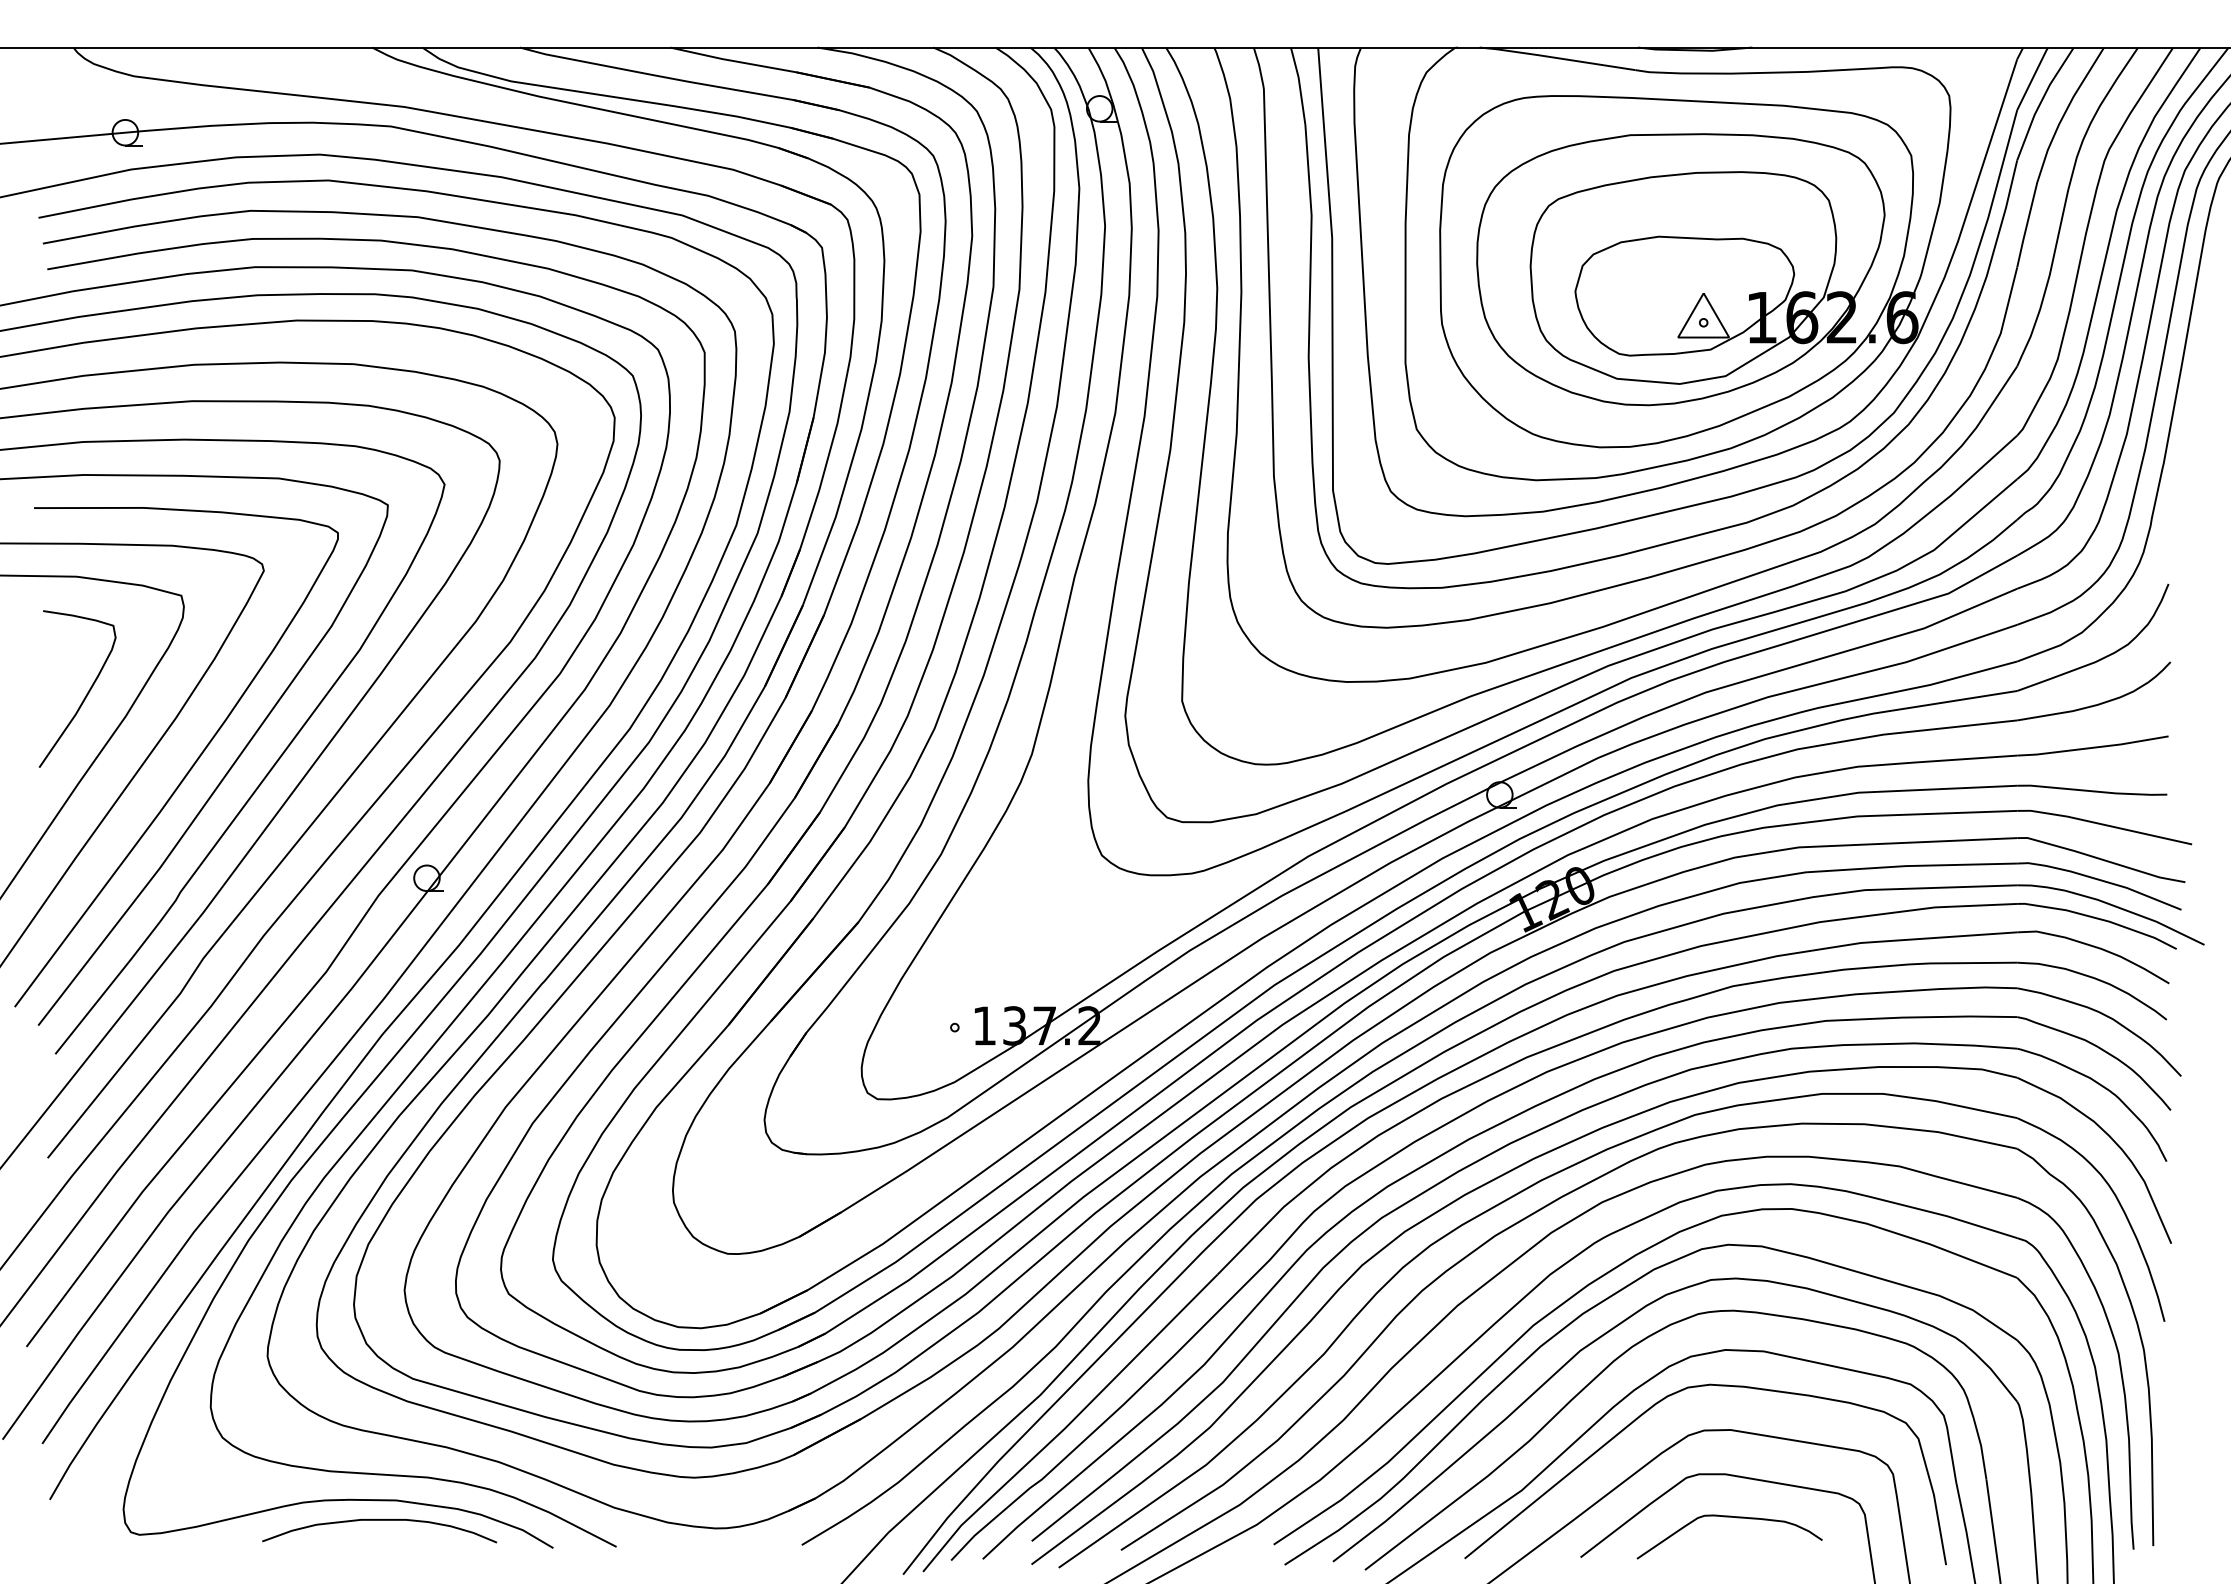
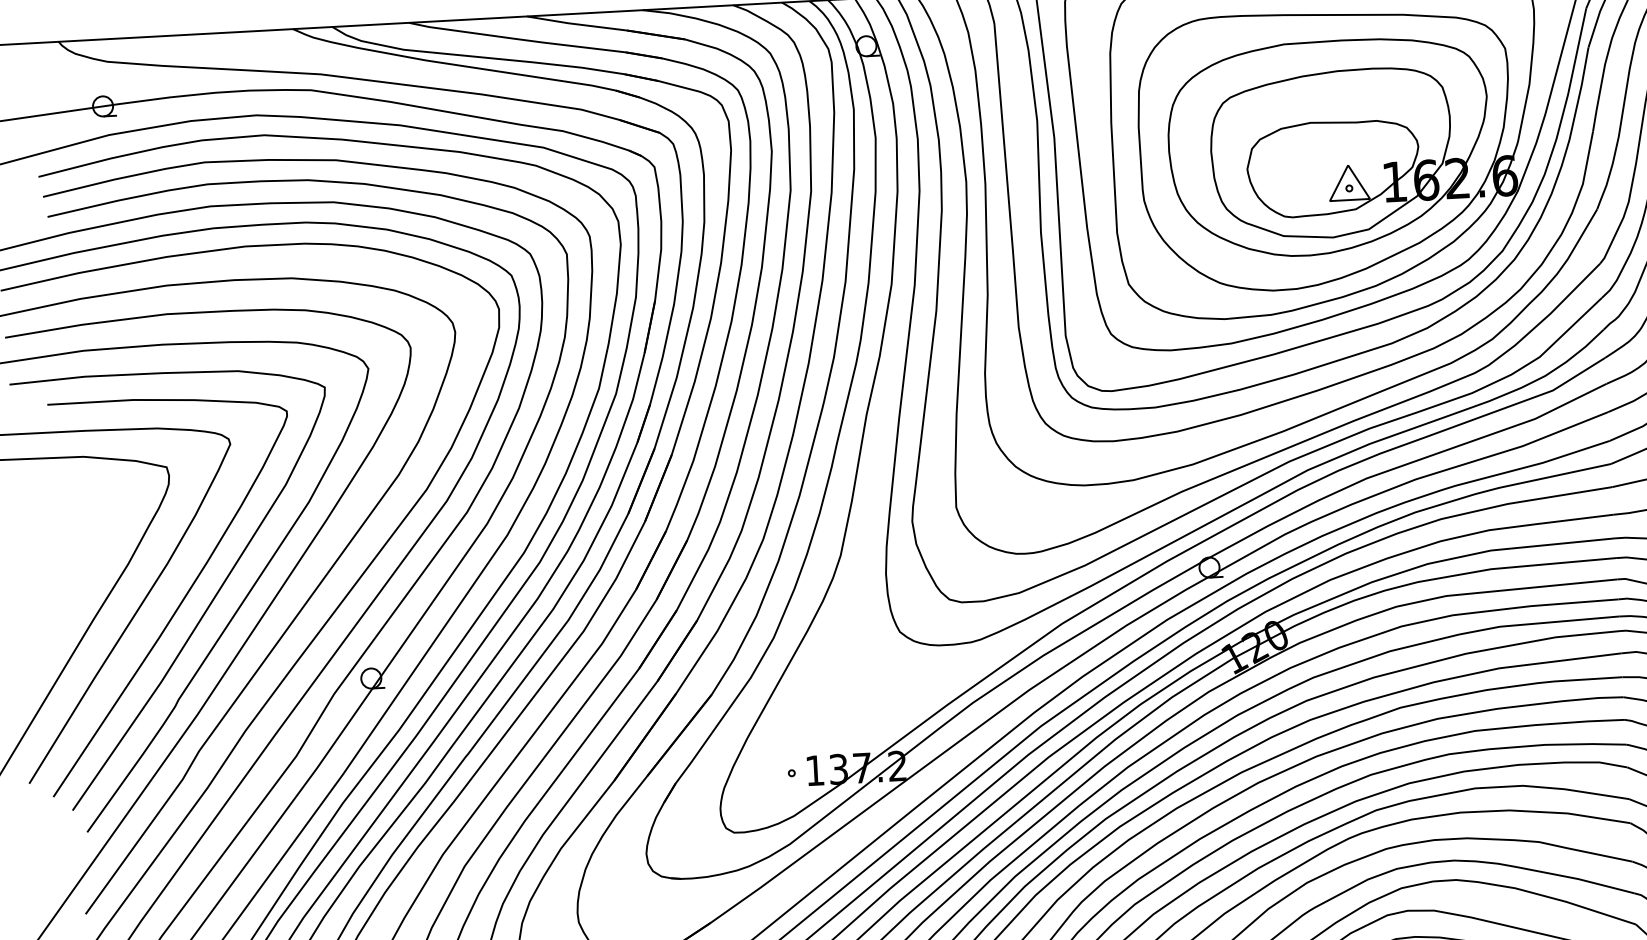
curve: (86, 693) -> (96, 548), removed

